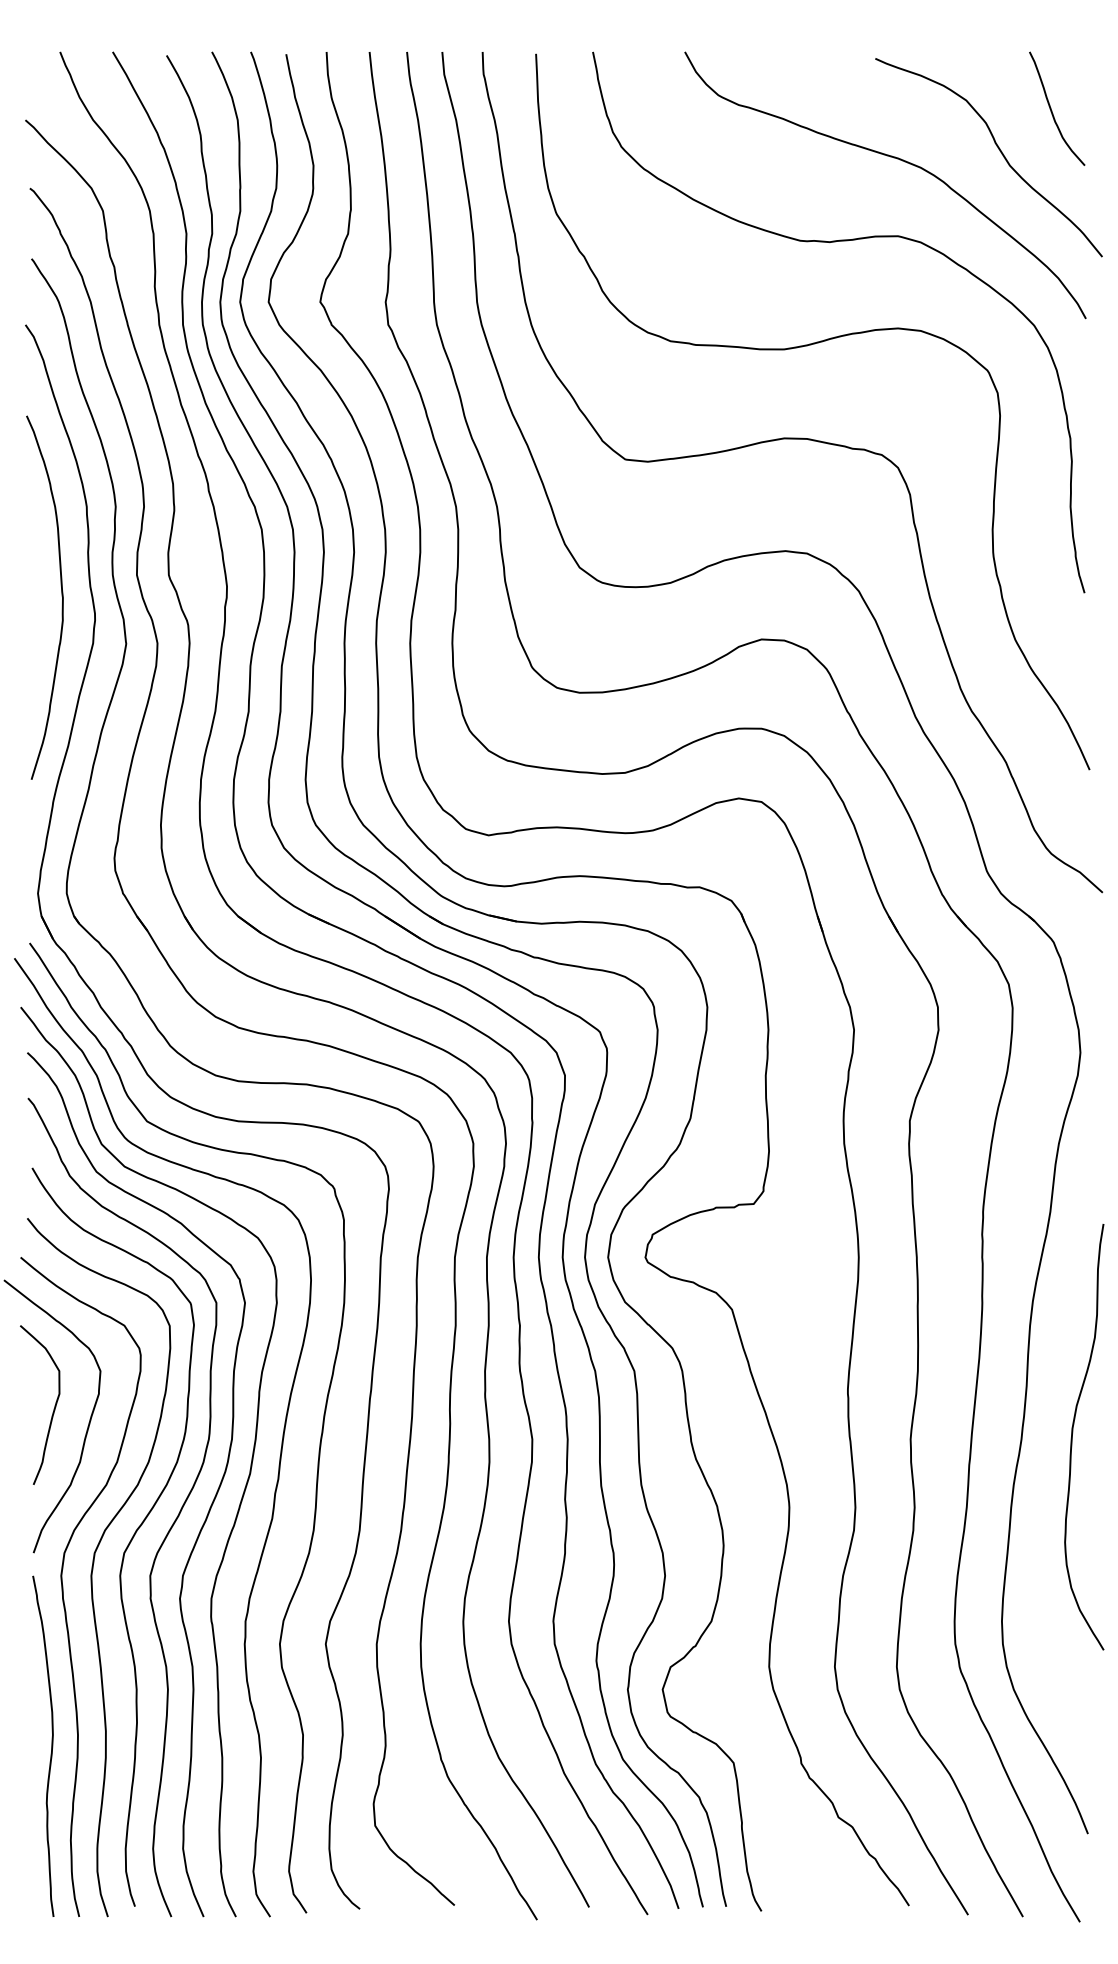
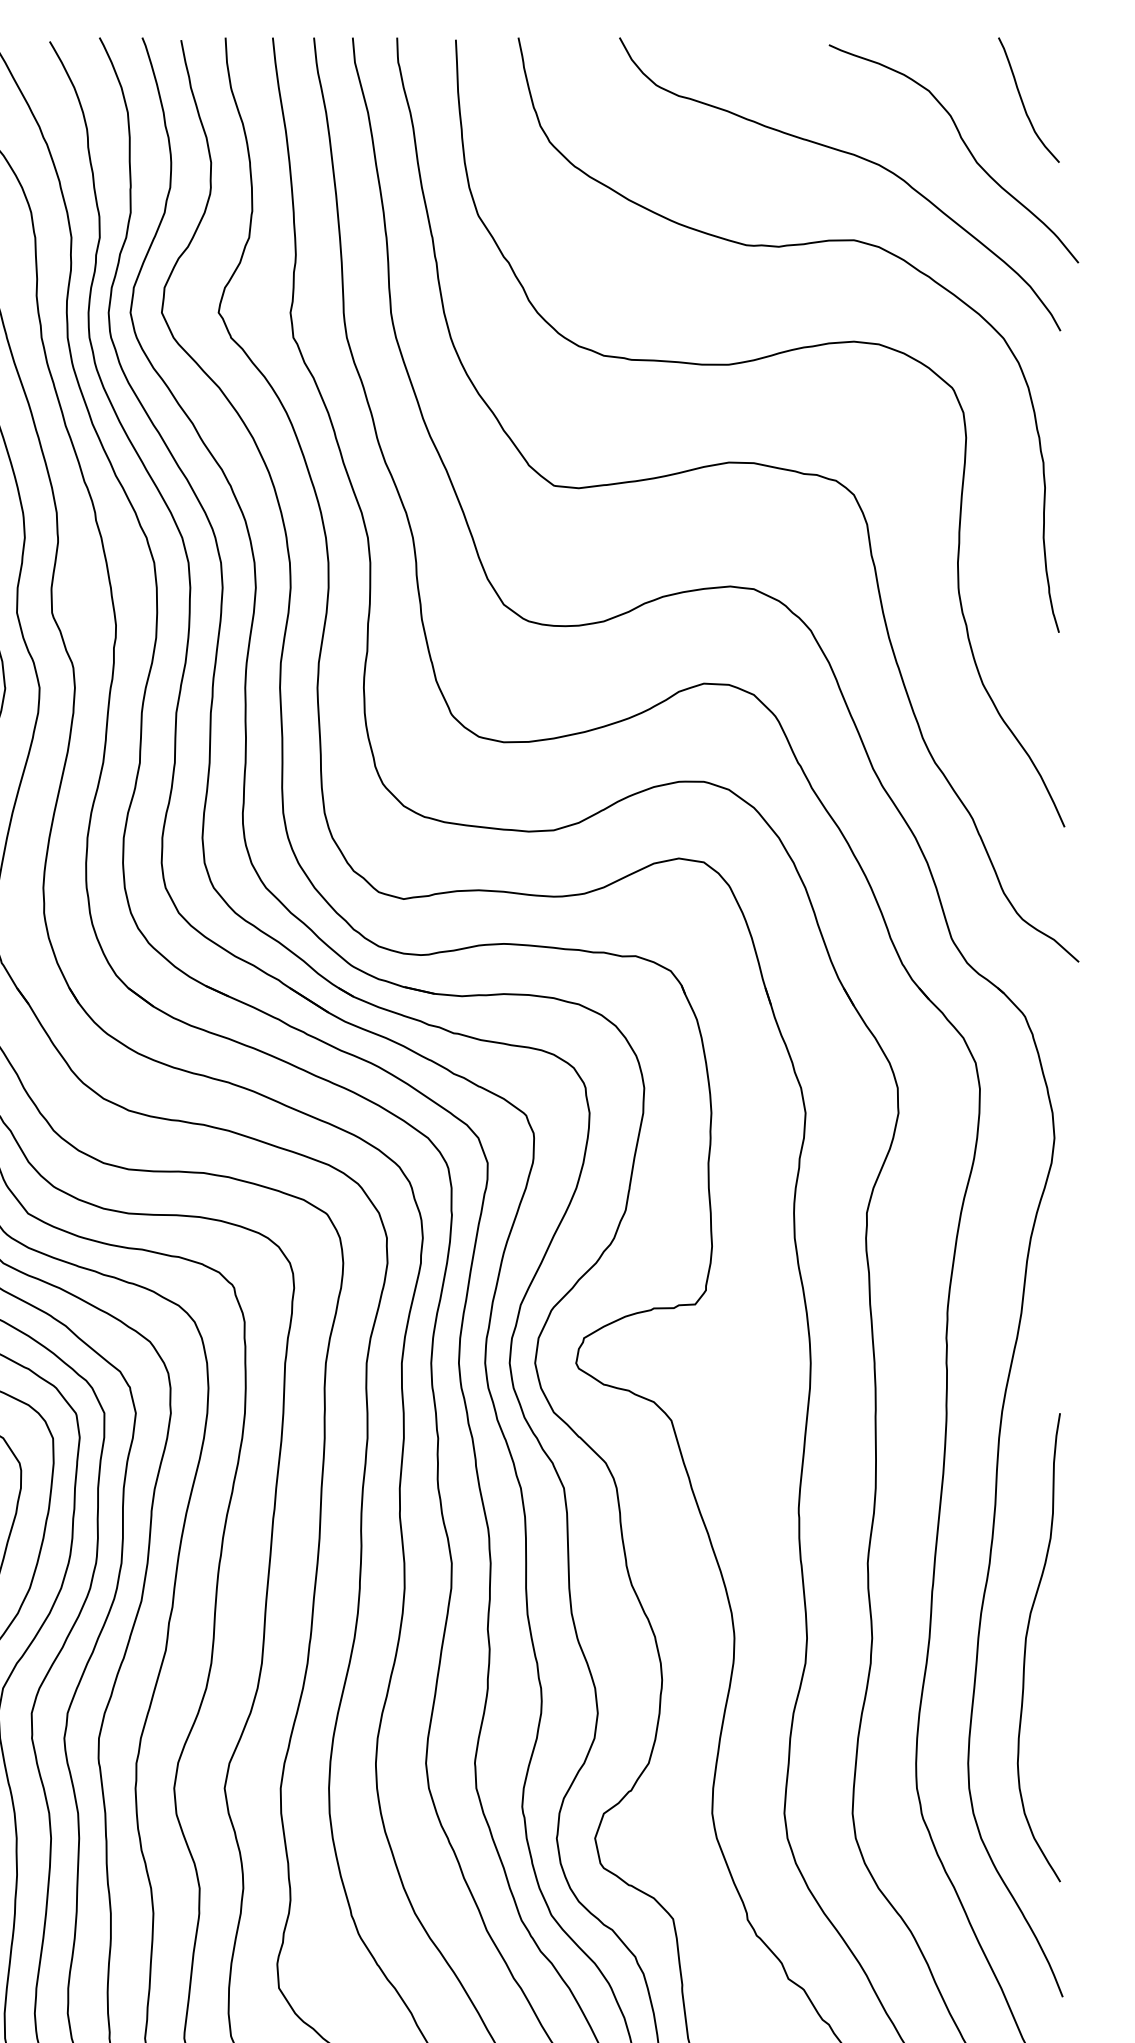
curve: (1072, 1437) -> (1025, 1648), moved

